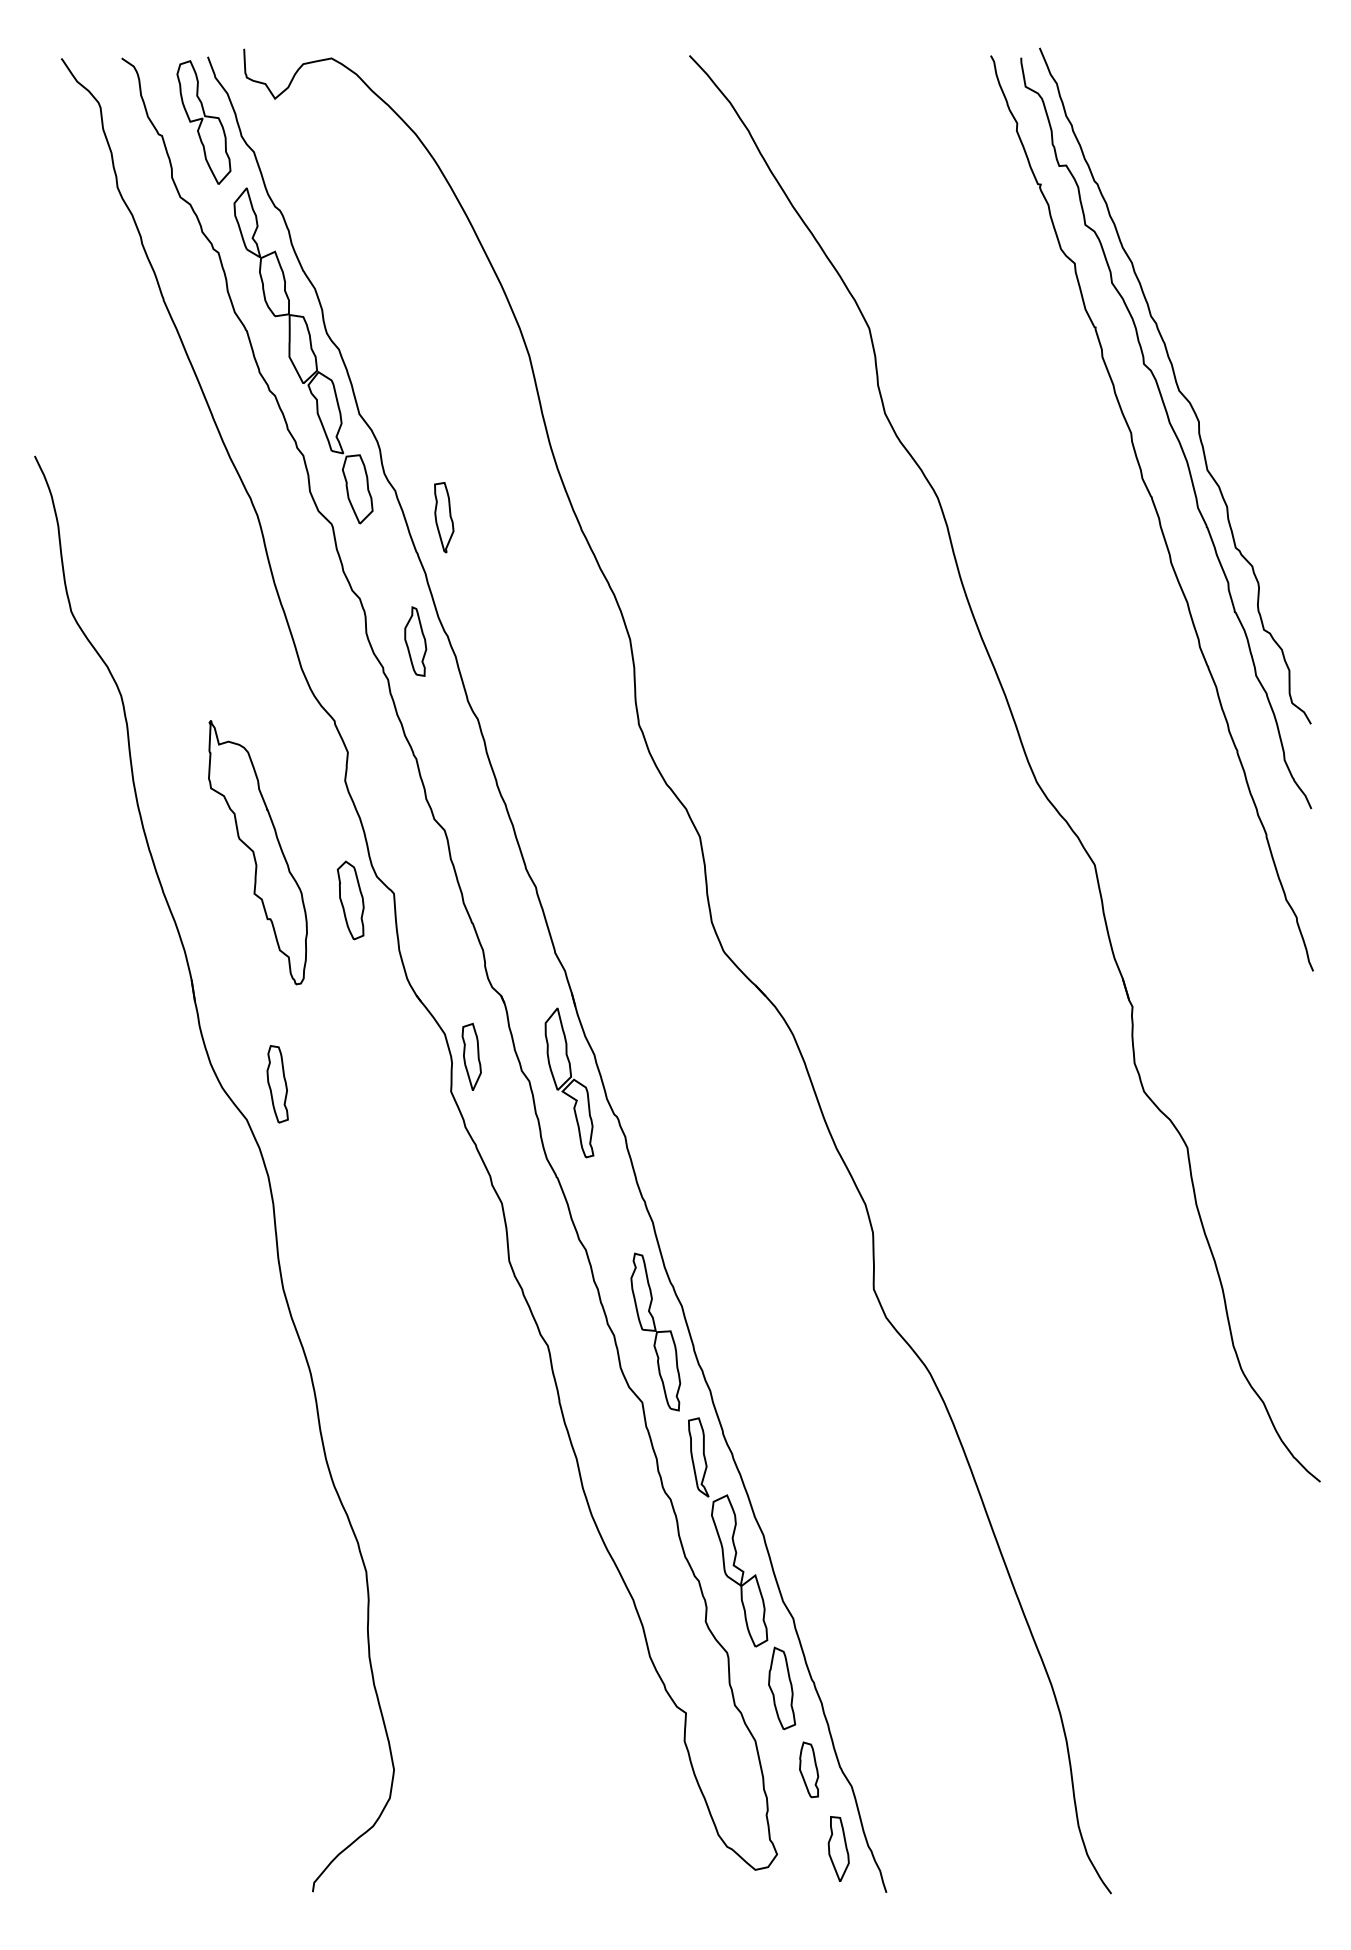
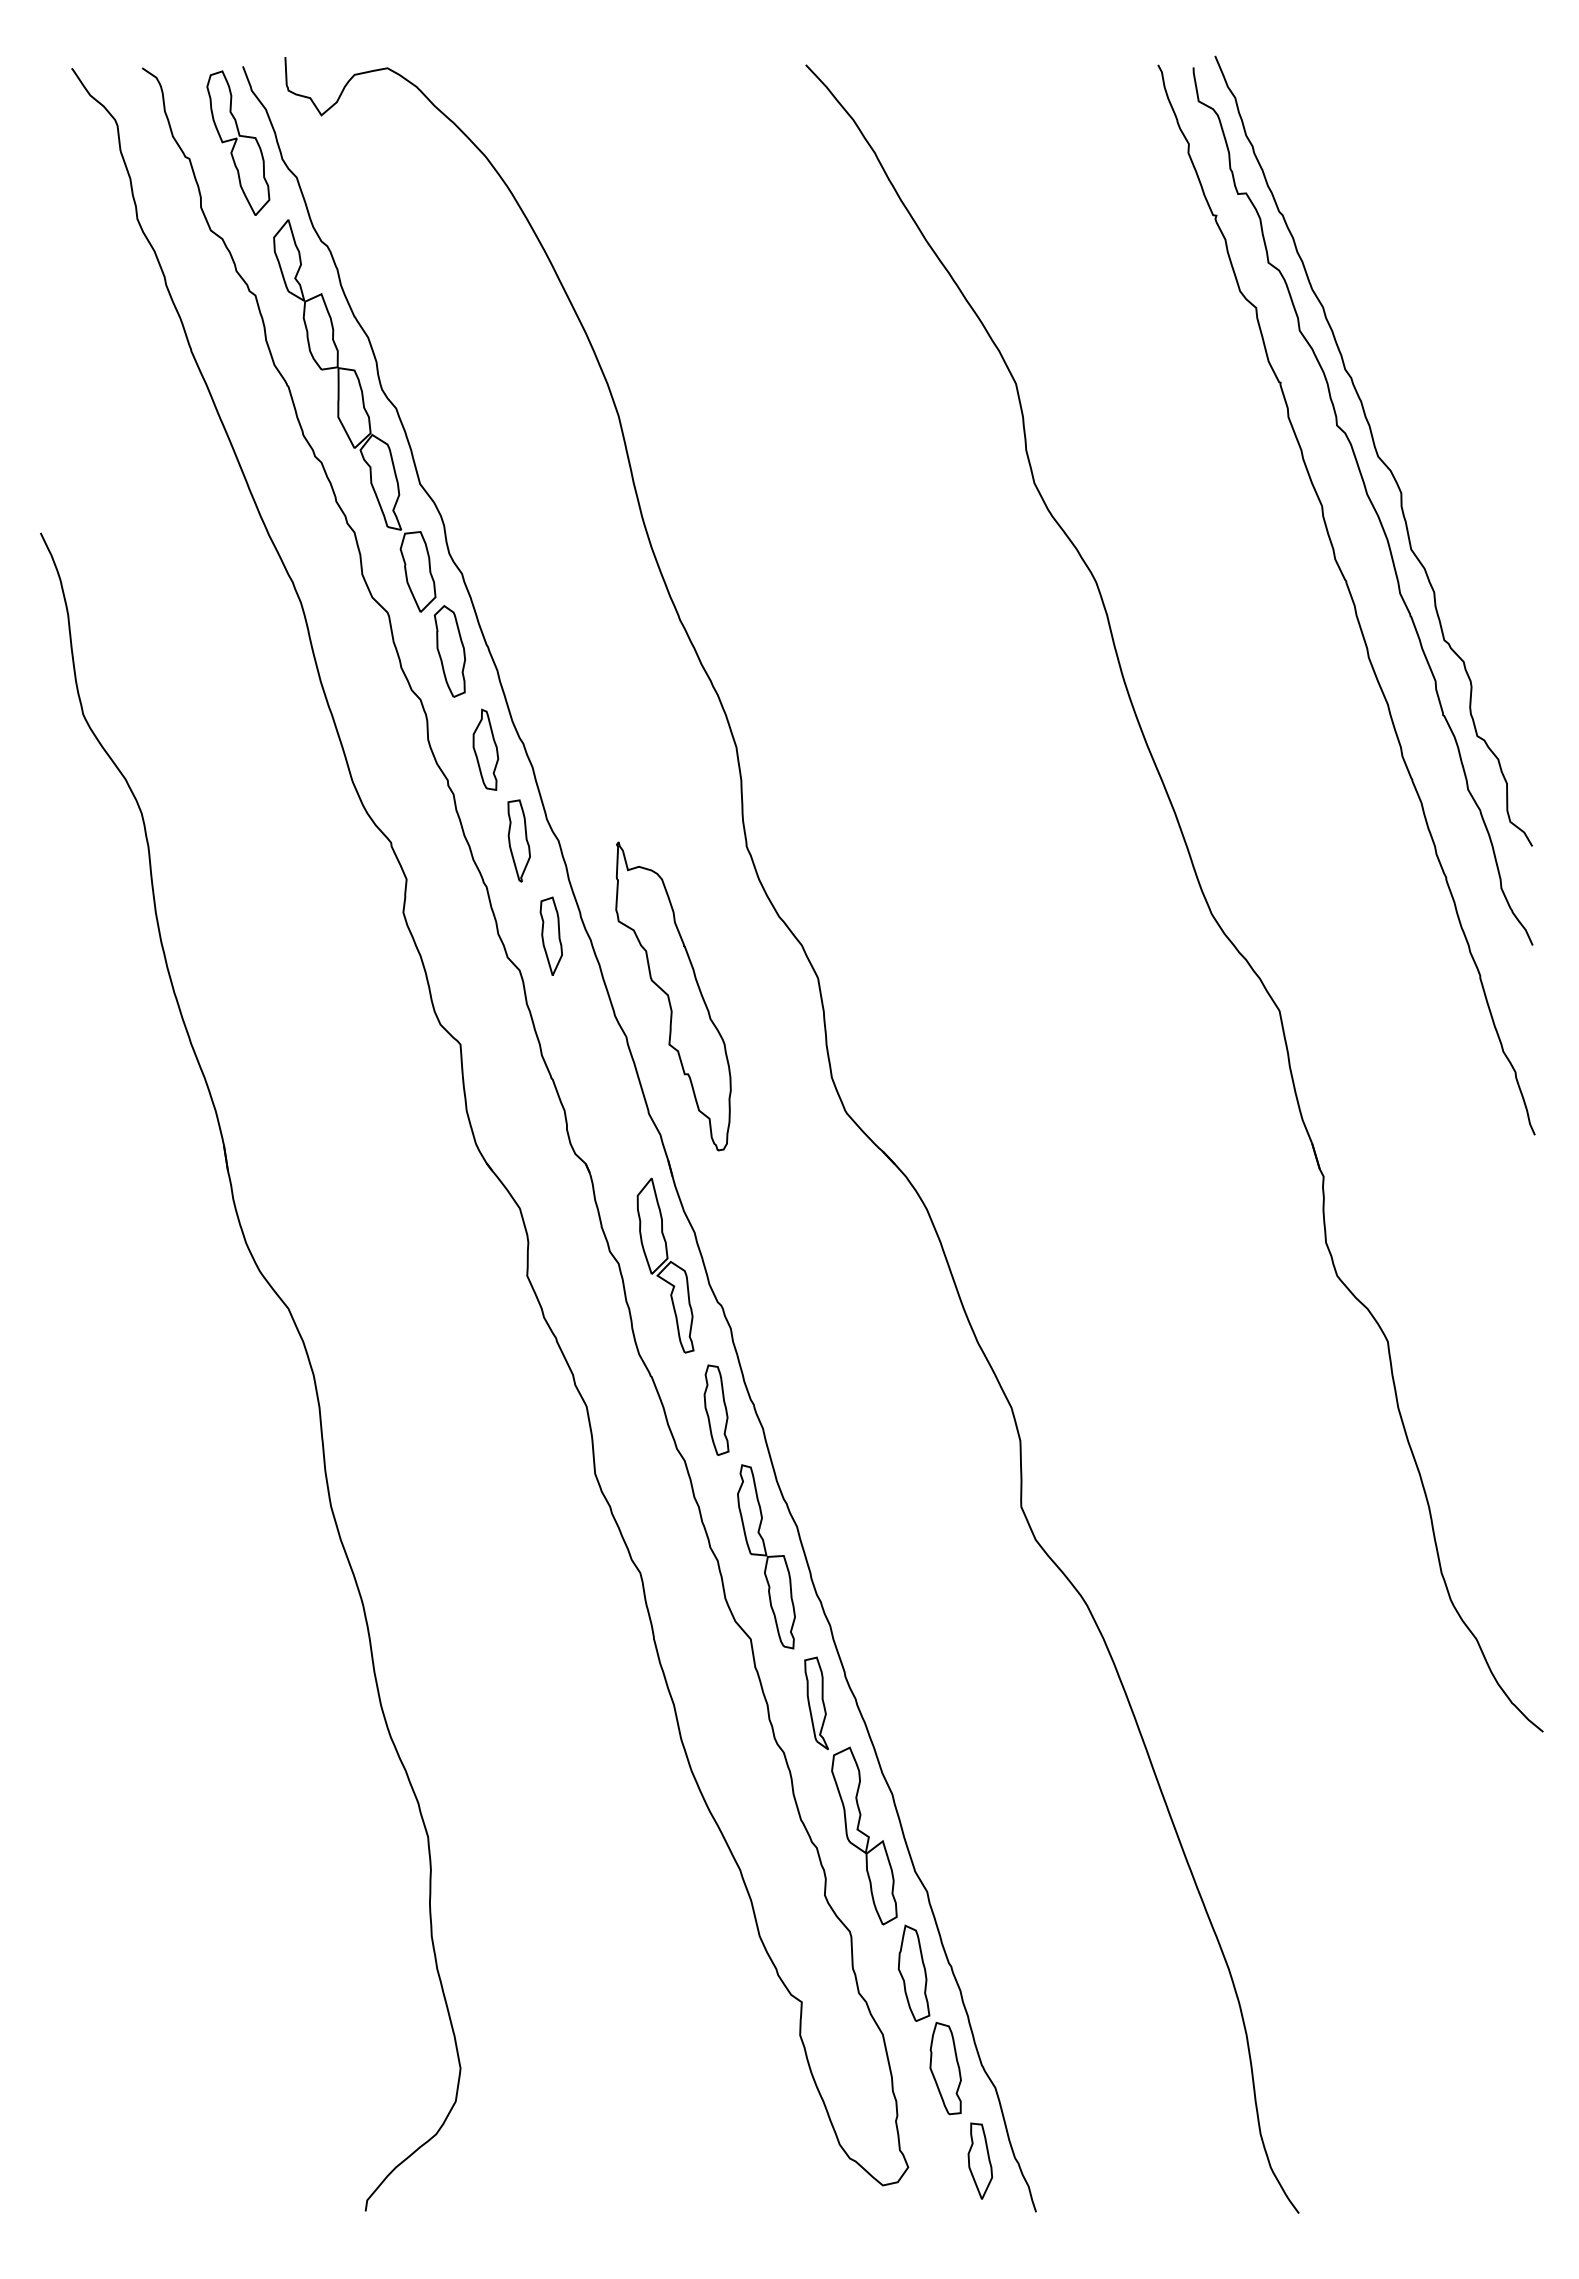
part: (443, 517) -> (518, 840), moved
part: (257, 852) -> (673, 996), moved
part: (350, 900) -> (449, 651), moved
part: (471, 1056) -> (550, 935), moved
part: (277, 1083) -> (716, 1409), moved
part: (808, 1769) -> (945, 2068), size x1.43

